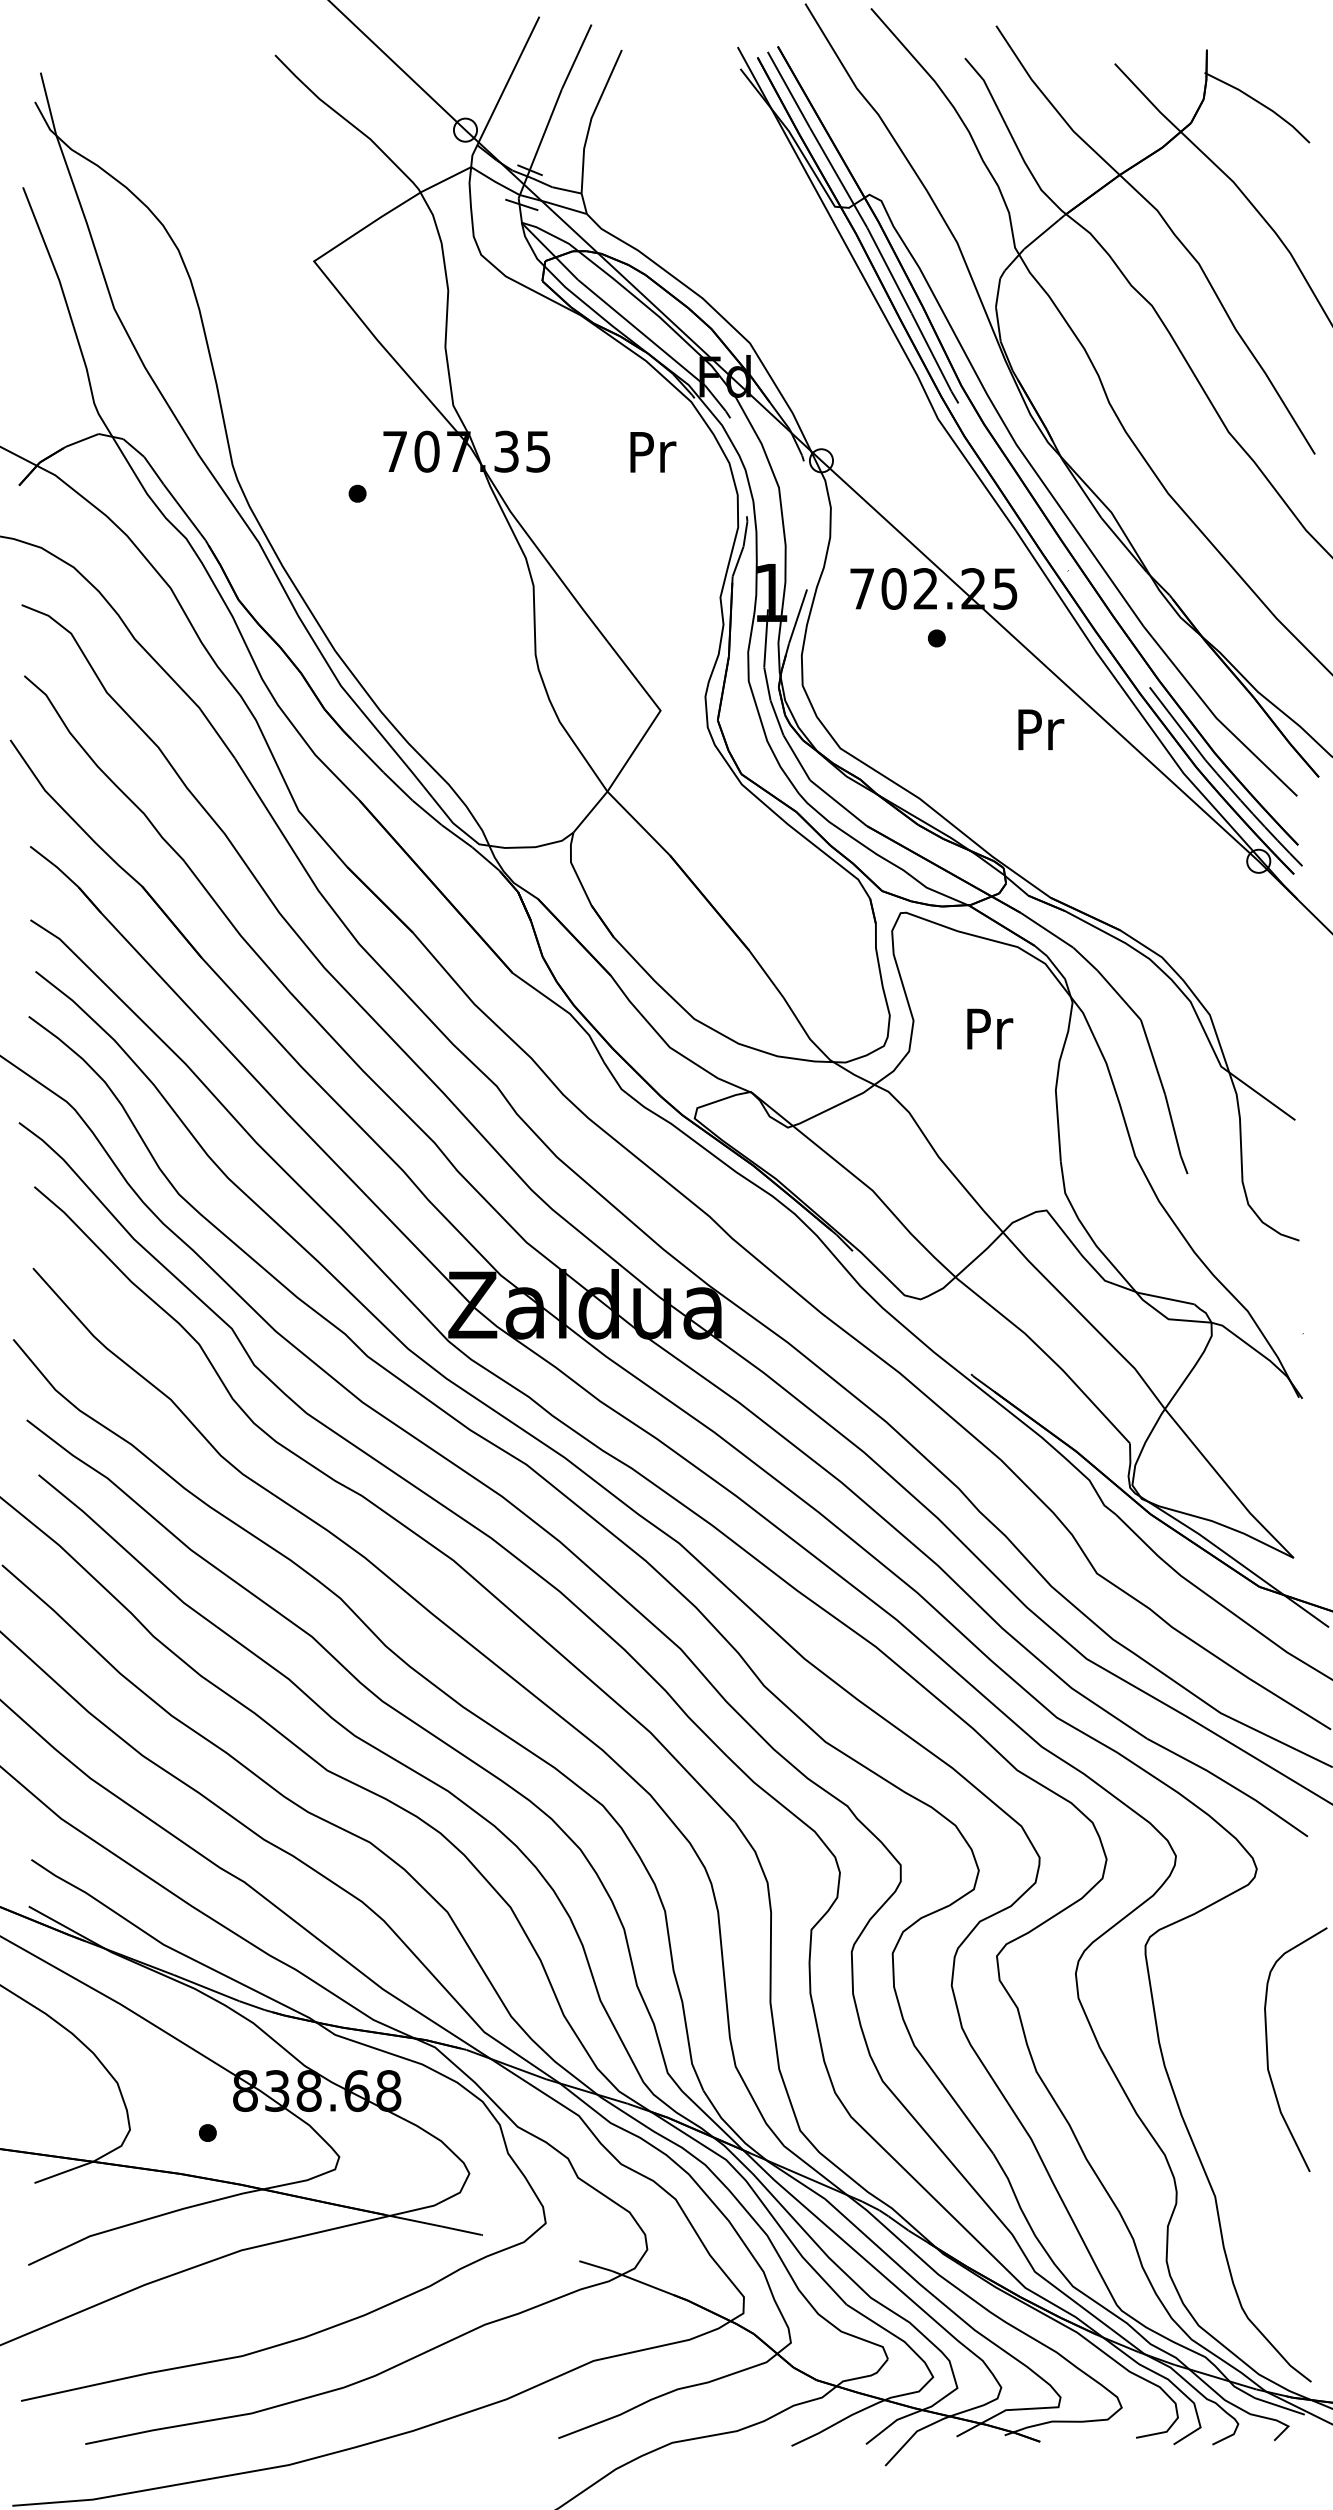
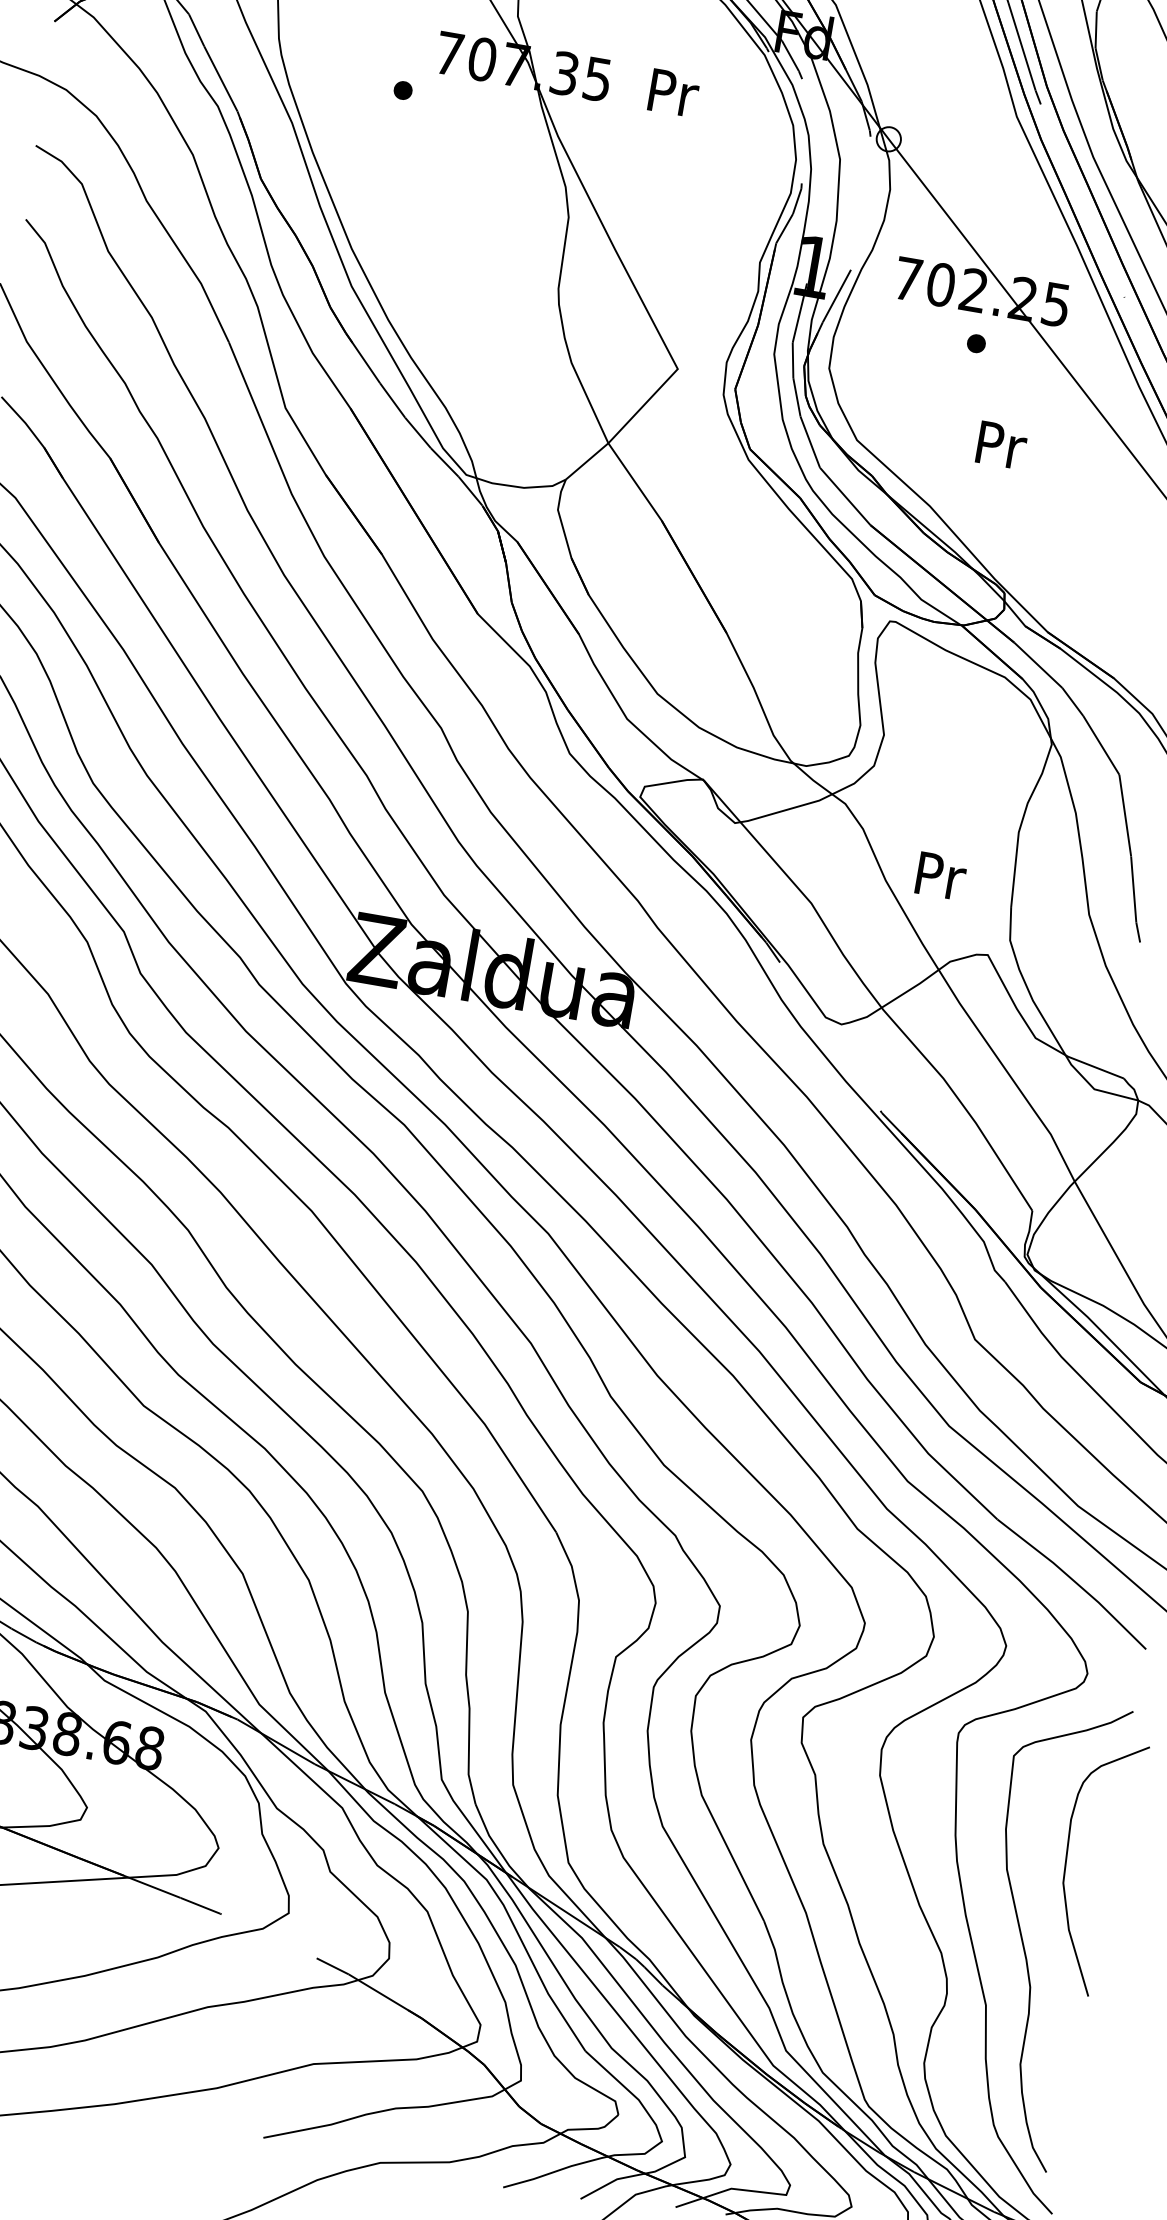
text: (653, 452) -> (674, 93), moved
text: (1041, 729) -> (1002, 445), moved
text: (990, 1028) -> (941, 875), moved
curve: (1239, 2128) -> (1023, 1939), added

